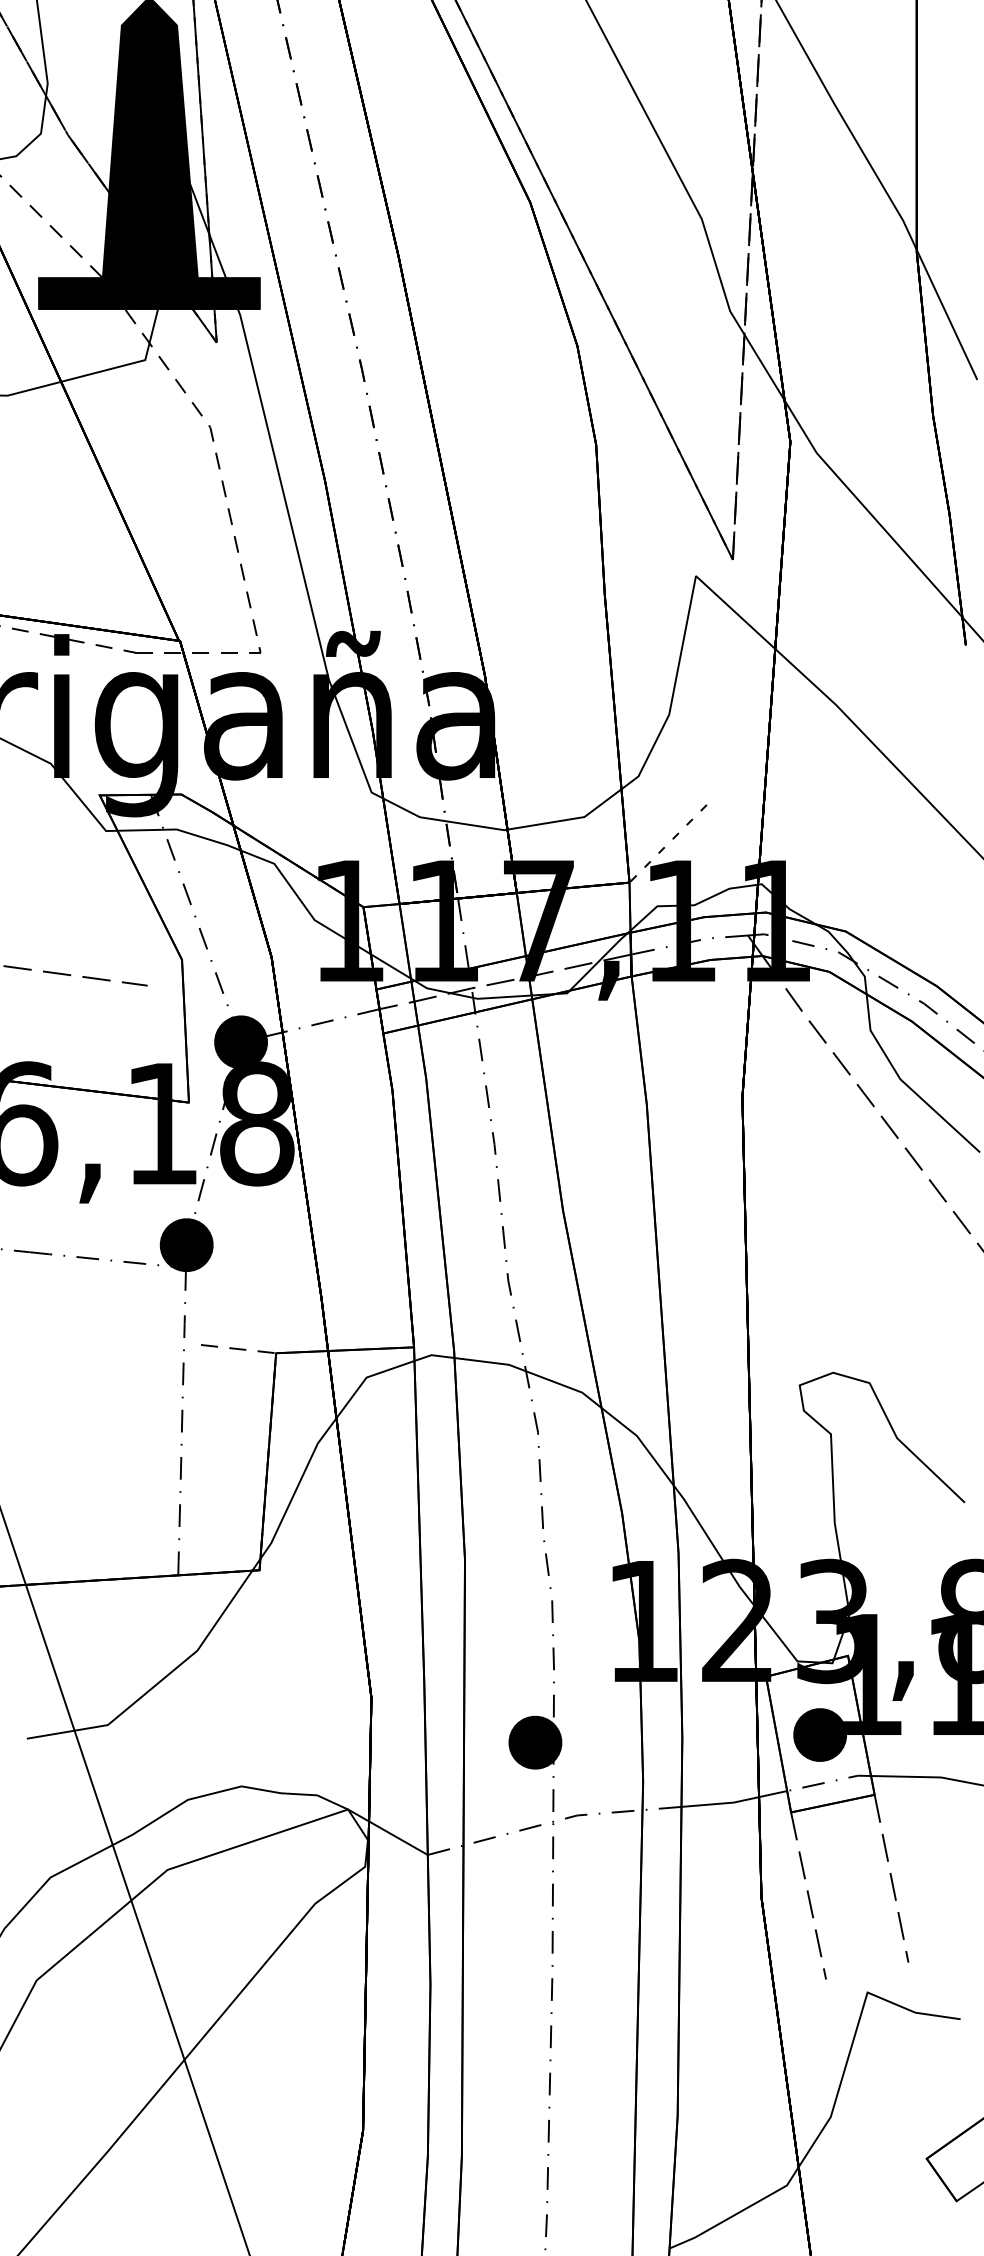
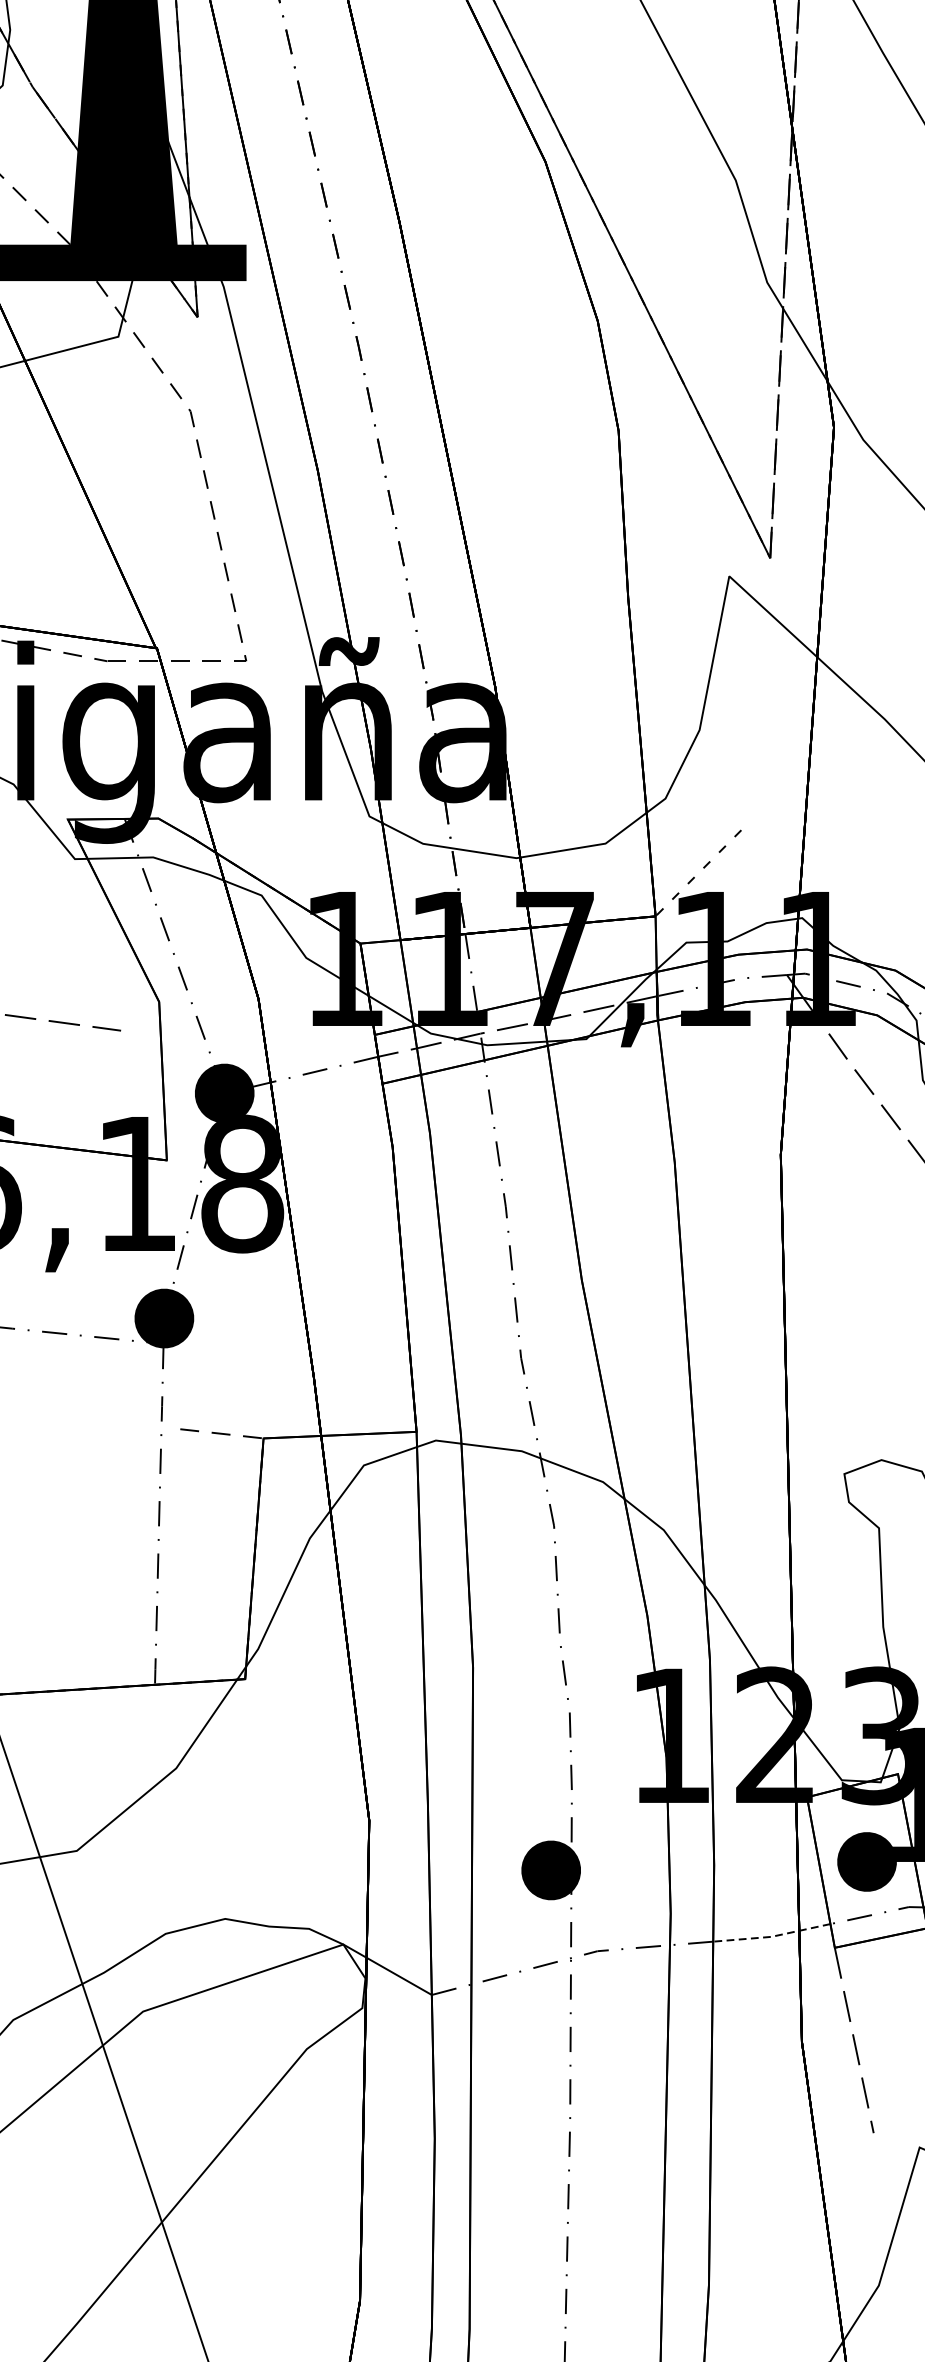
line: (733, 1802) -> (770, 1936), solid -> dashed

